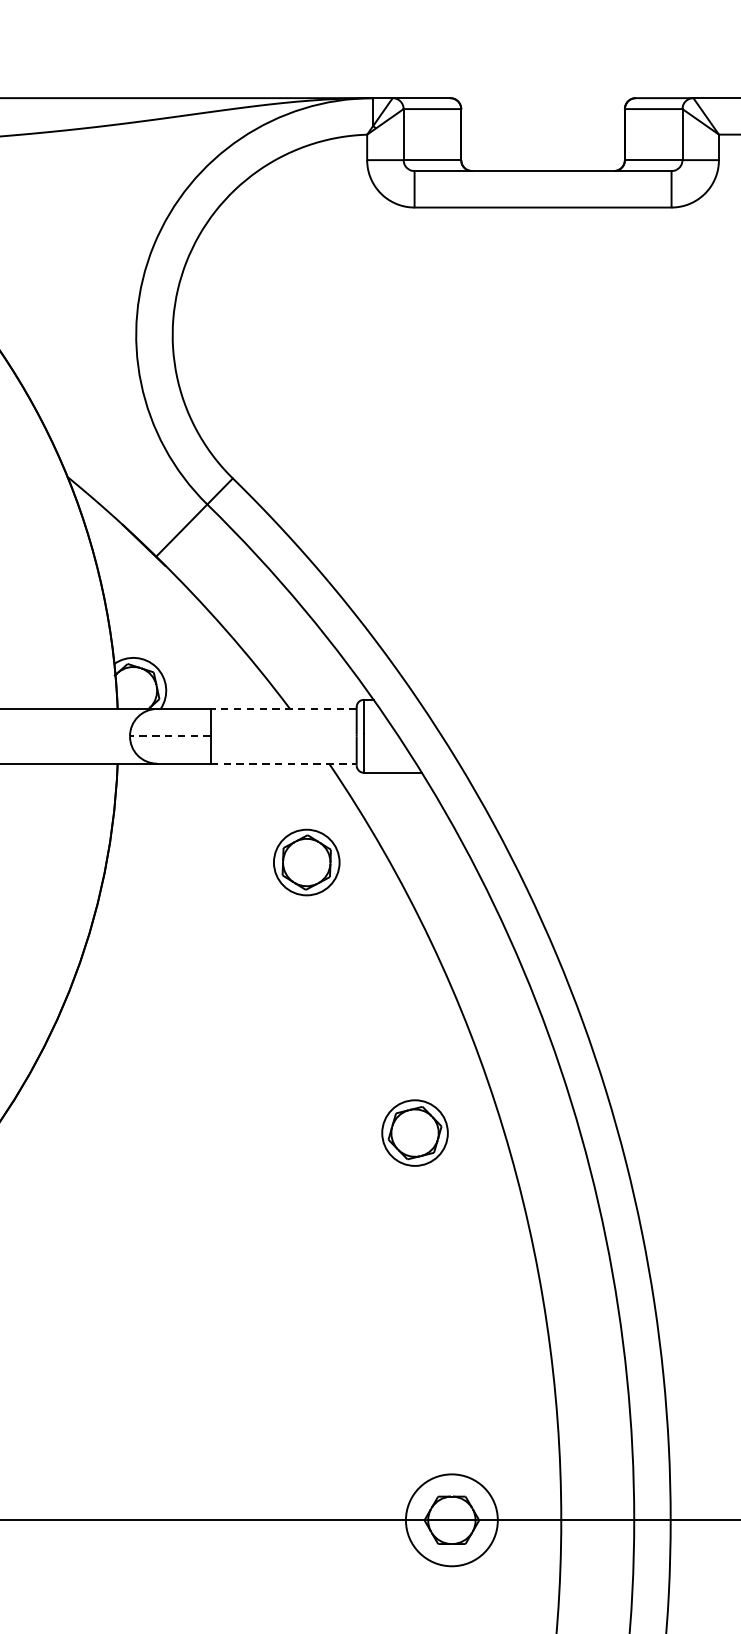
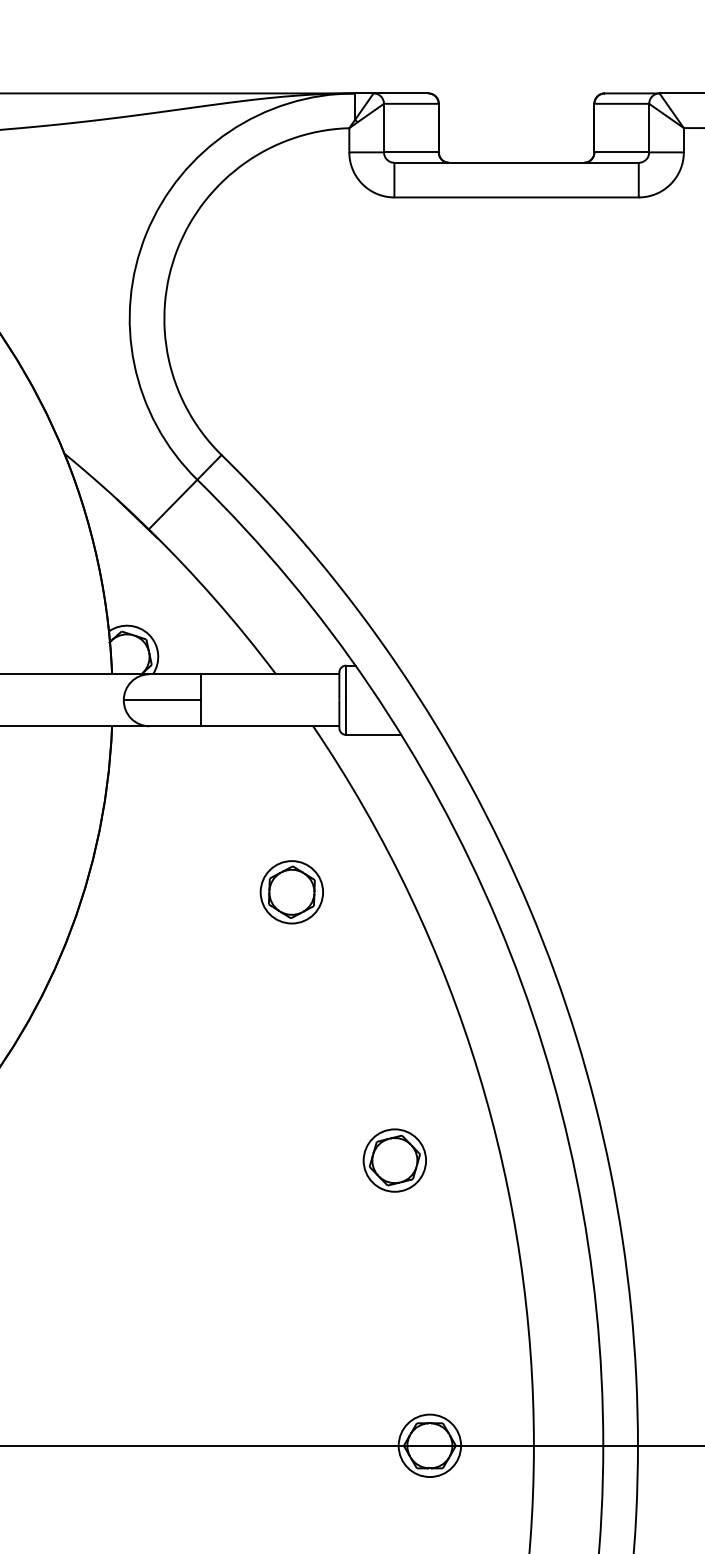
line: (283, 709) -> (269, 674), dashed -> solid
line: (169, 736) -> (161, 700), dashed -> solid
line: (284, 763) -> (270, 726), dashed -> solid
part: (306, 862) -> (291, 892), moved
part: (414, 1133) -> (394, 1160), moved
circle: (451, 1519) -> (429, 1445), size x0.71

